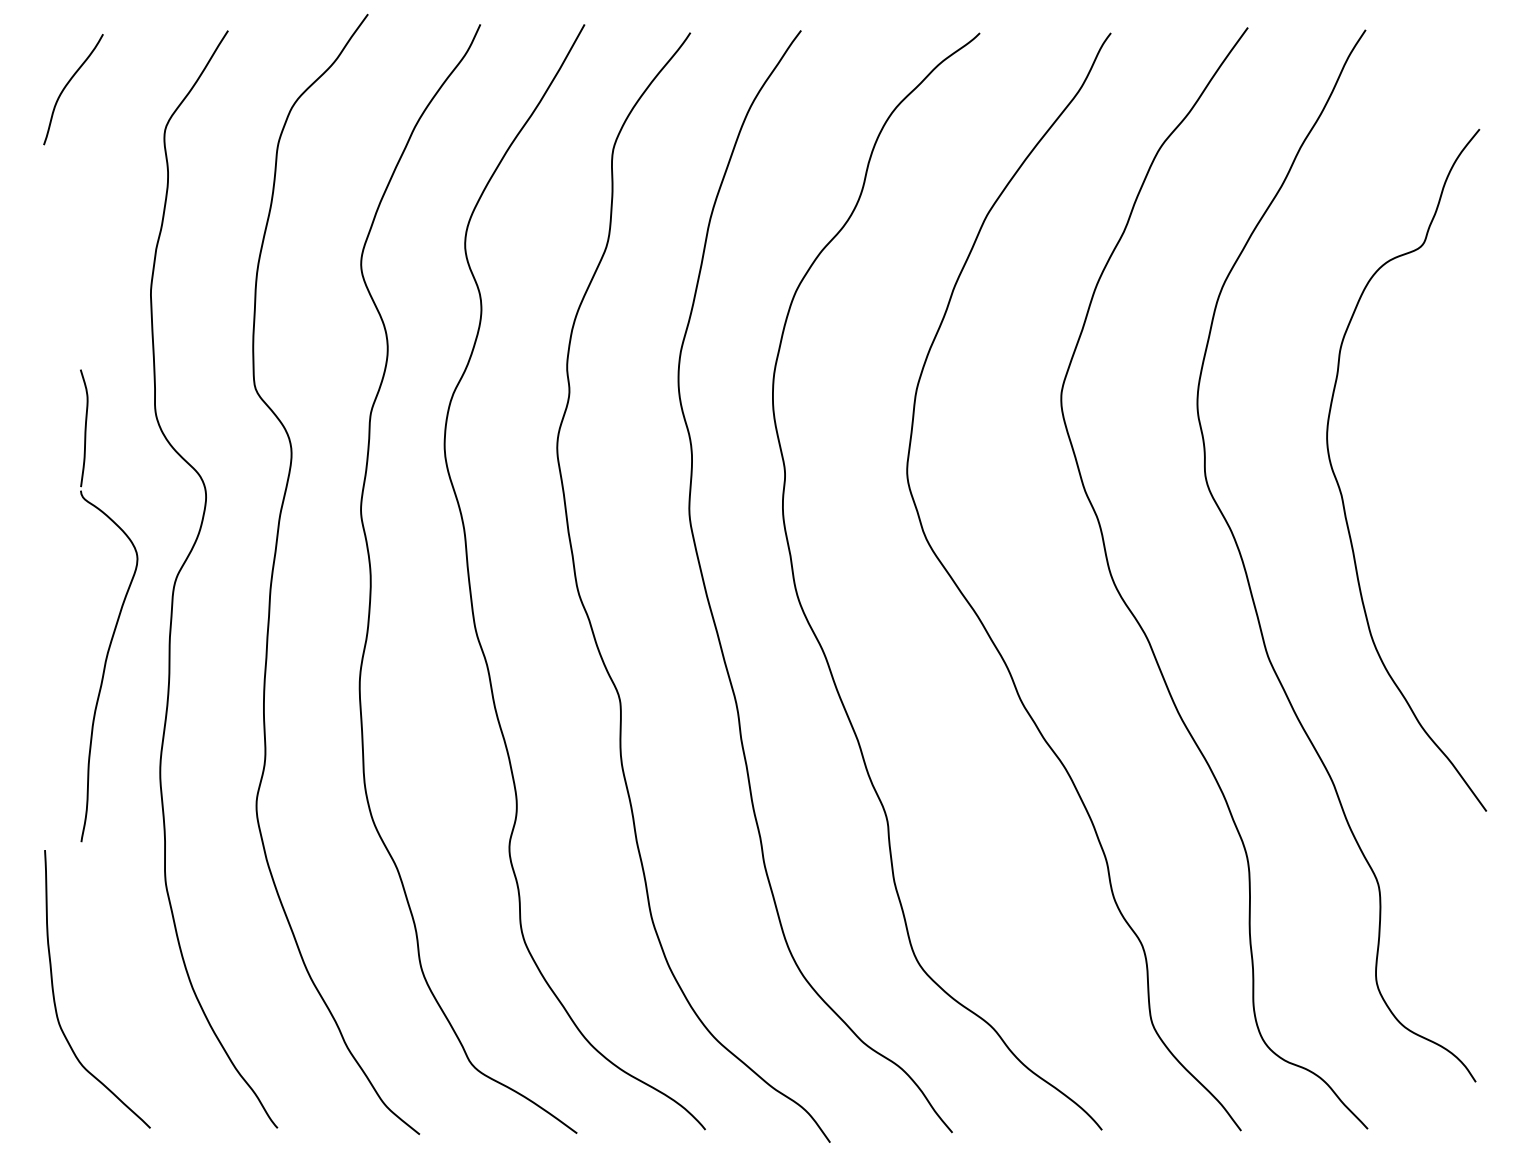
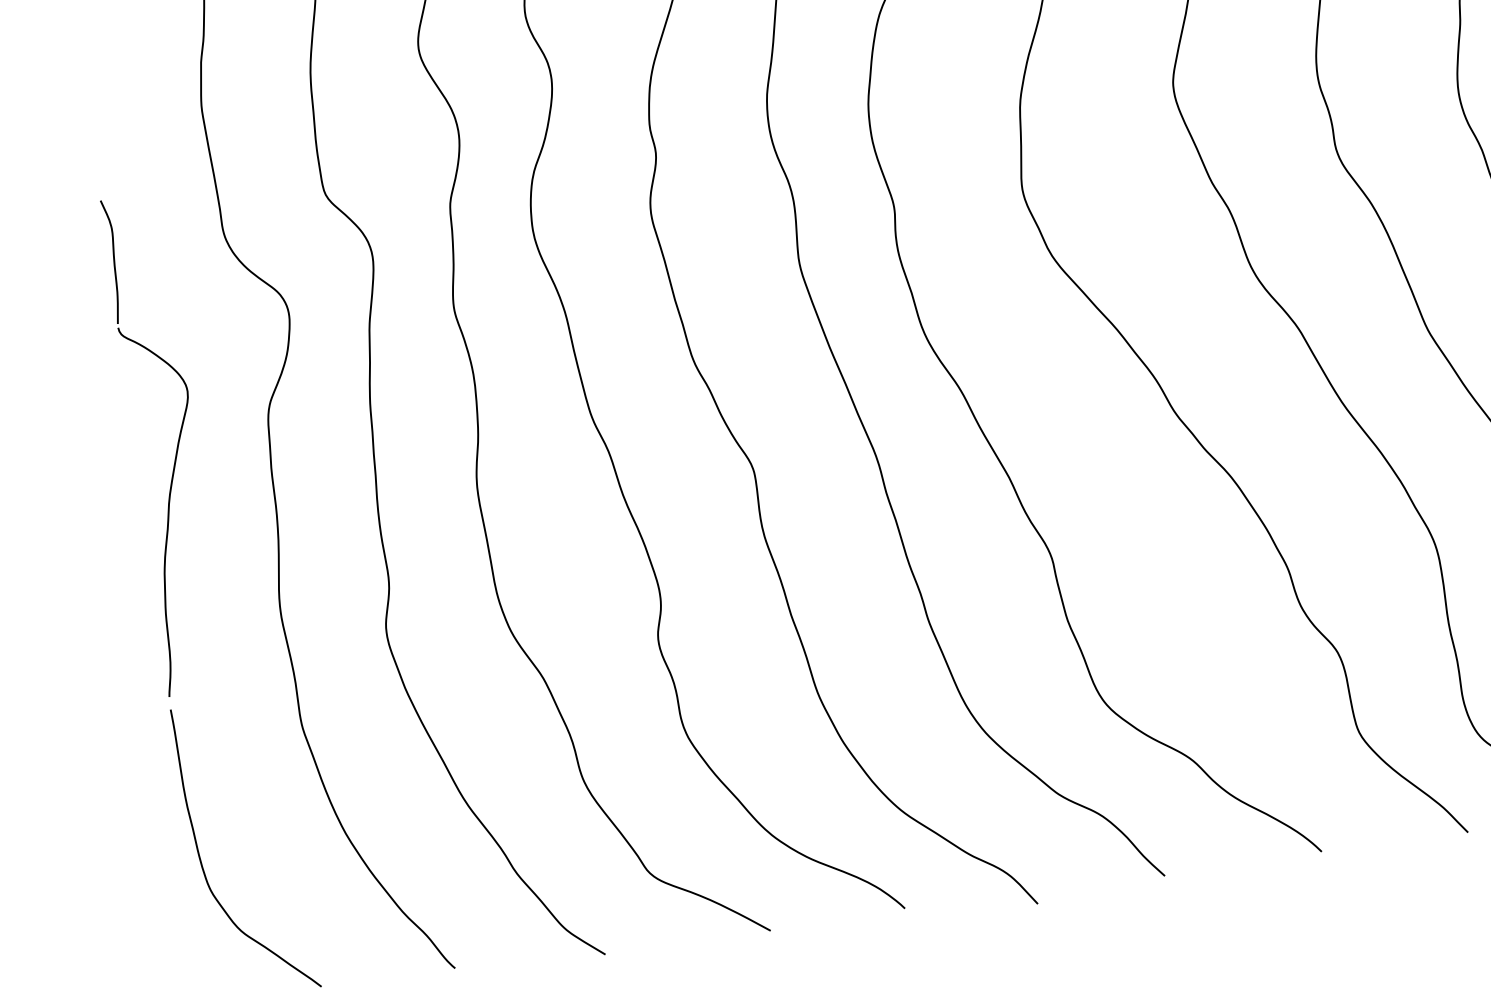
part: (120, 608) -> (176, 445), moved

